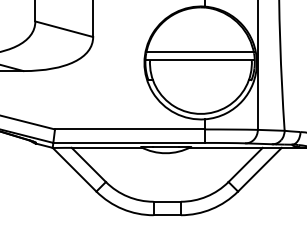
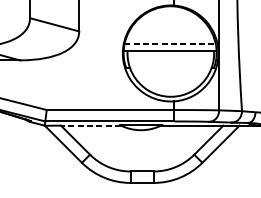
line: (200, 52) -> (170, 44), solid -> dashed
line: (106, 147) -> (90, 125), solid -> dashed

